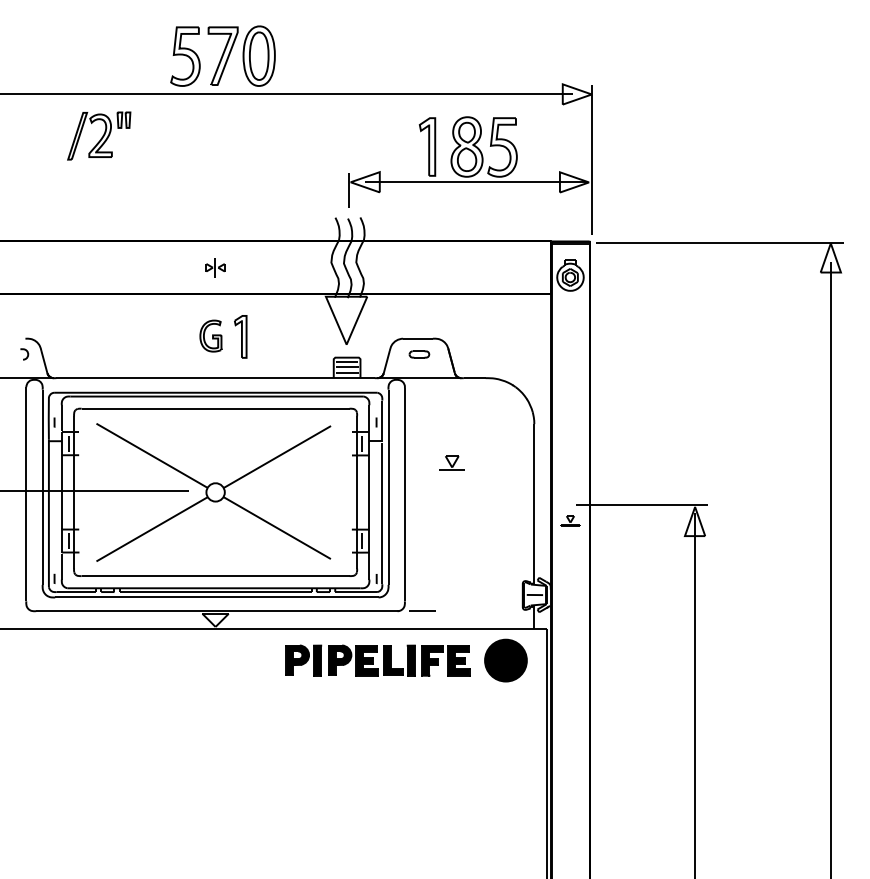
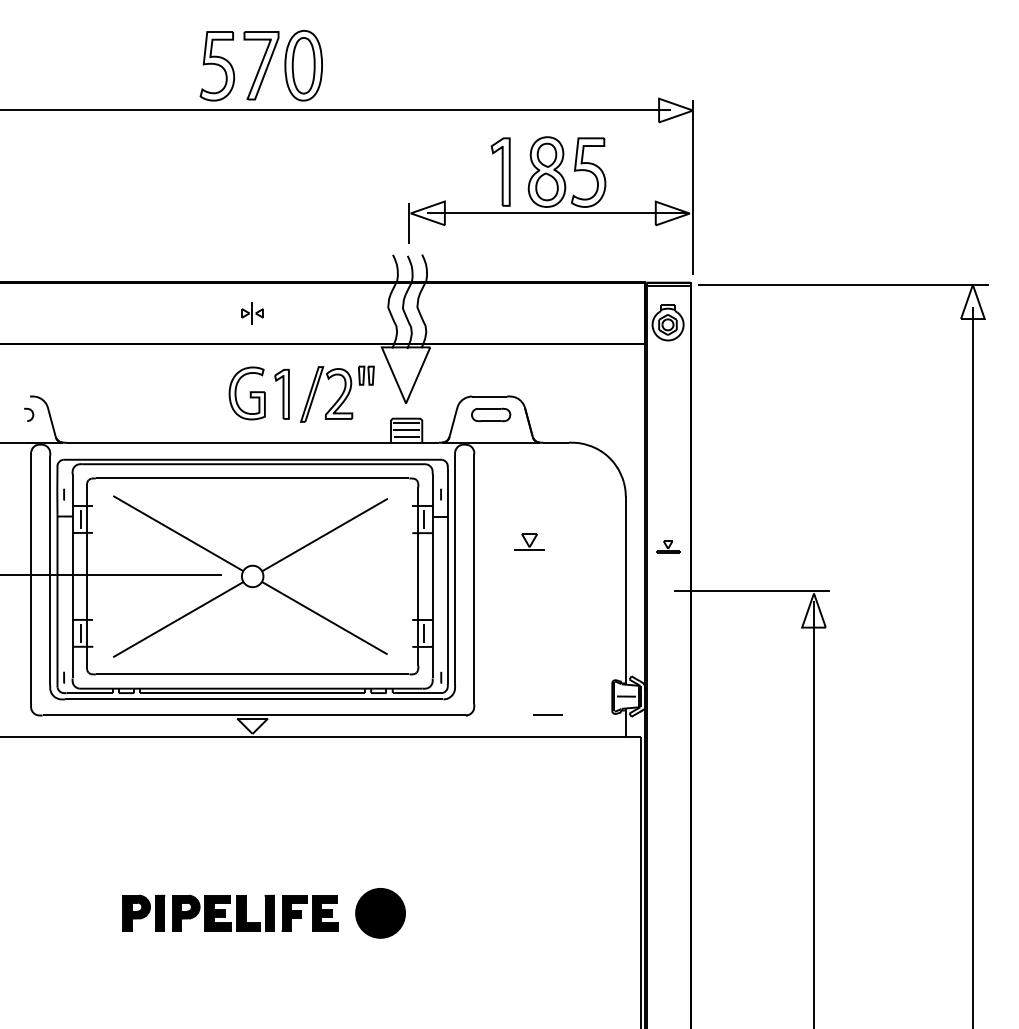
part: (99, 135) -> (337, 393), moved
part: (210, 336) -> (246, 393), size x1.43
part: (419, 354) -> (491, 414), size x1.67
part: (570, 520) -> (668, 546), moved
line: (422, 610) -> (547, 714), moved
part: (405, 660) -> (263, 913), moved

